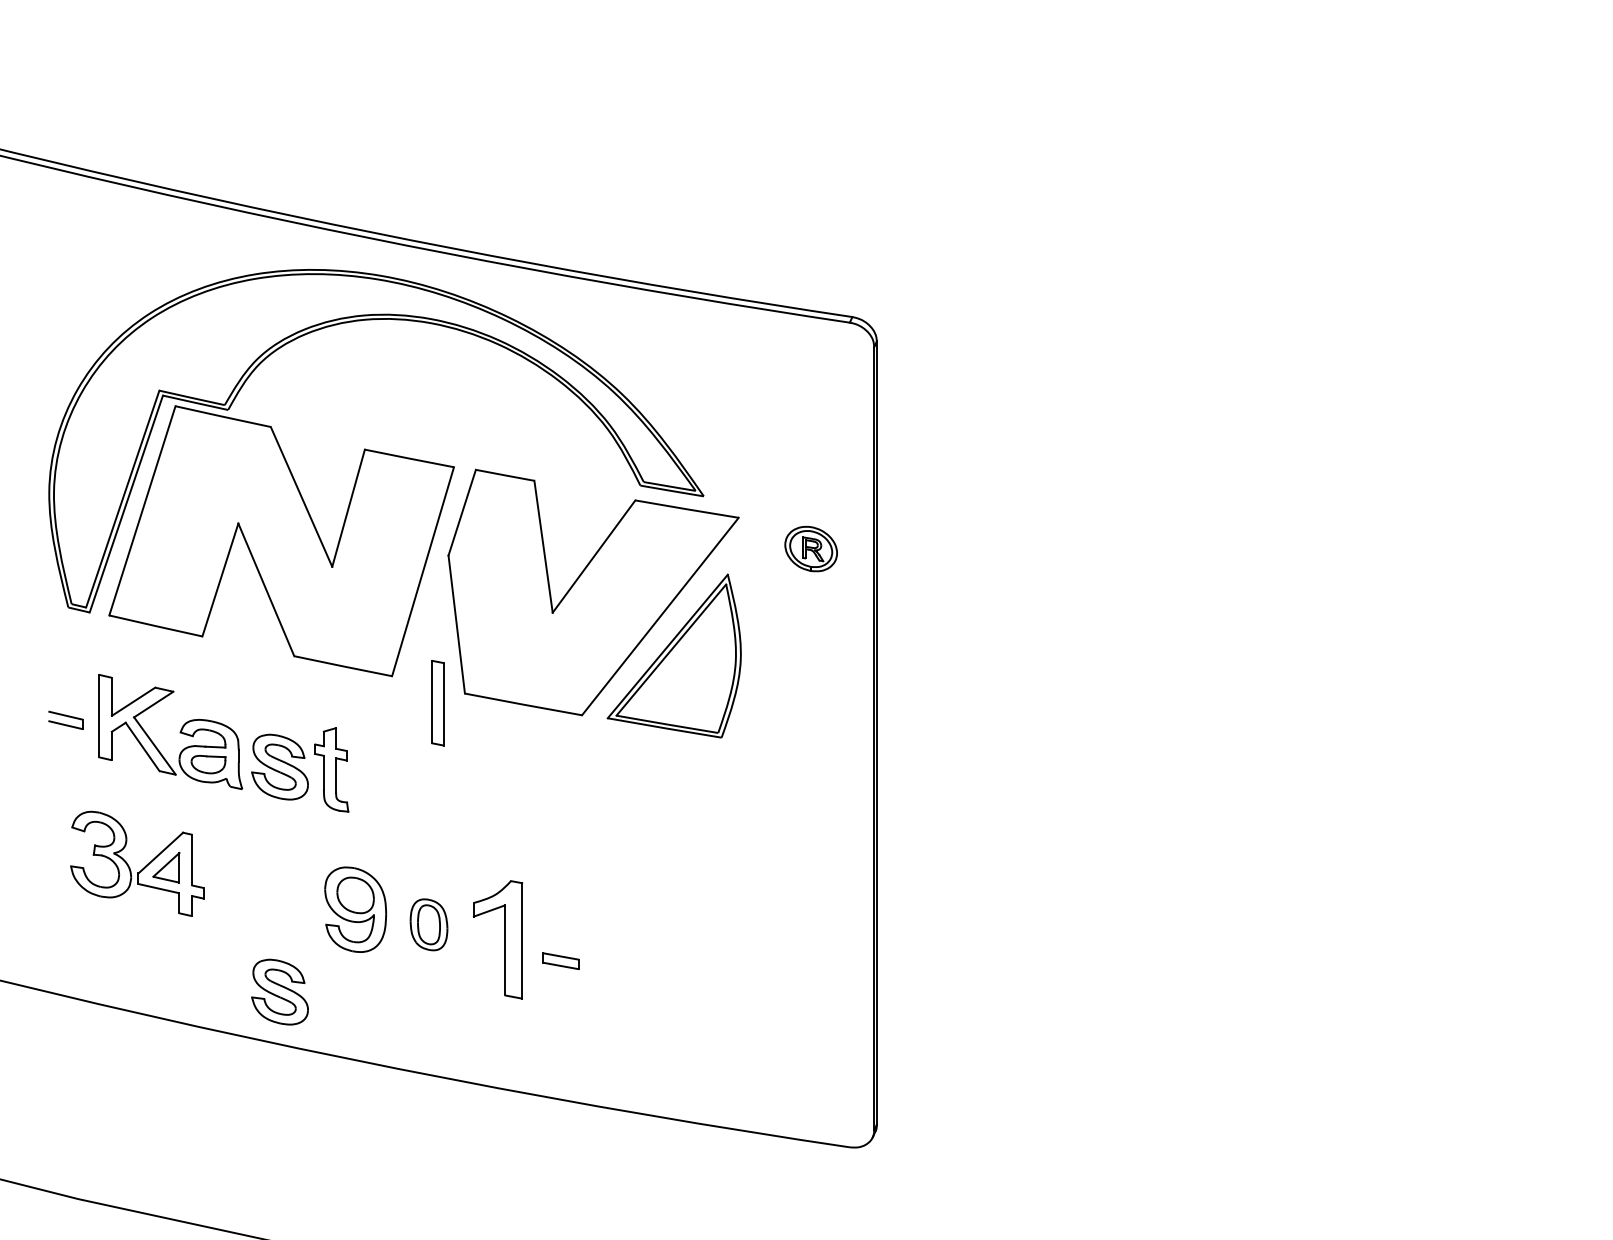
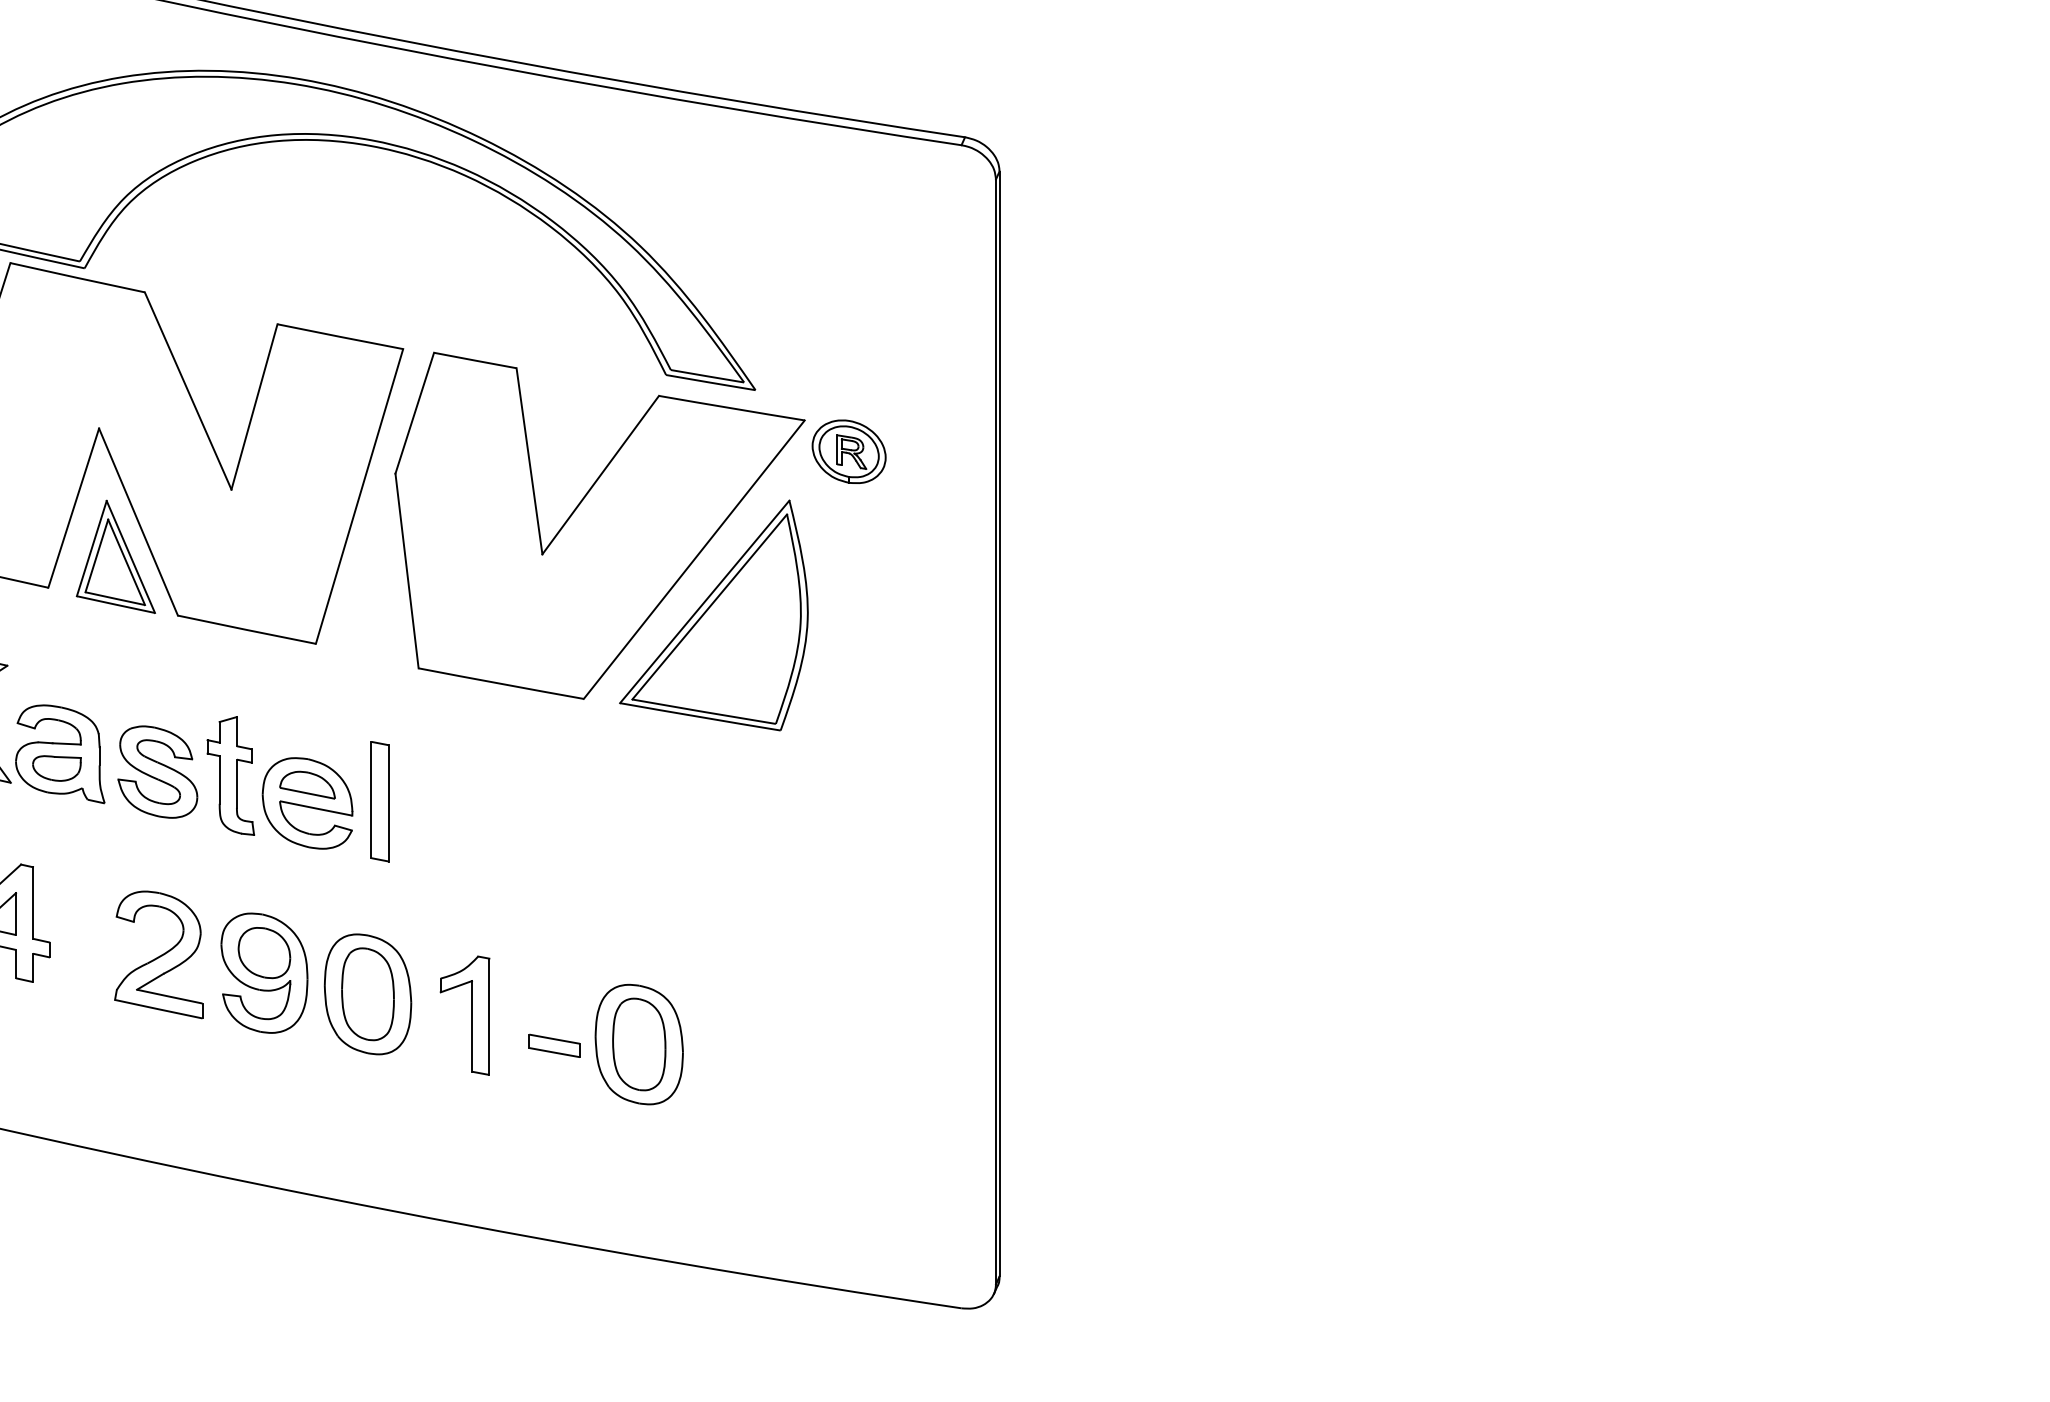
part: (810, 549) -> (848, 452), moved
part: (250, 614) -> (116, 556), added
part: (437, 703) -> (379, 802), moved
part: (385, 789) -> (306, 803), added
part: (280, 896) -> (158, 954), added
part: (428, 924) -> (367, 994), size x1.67
part: (497, 939) -> (464, 1015), size x0.71
part: (621, 960) -> (639, 1044), added
part: (279, 991) -> (157, 1088), removed

